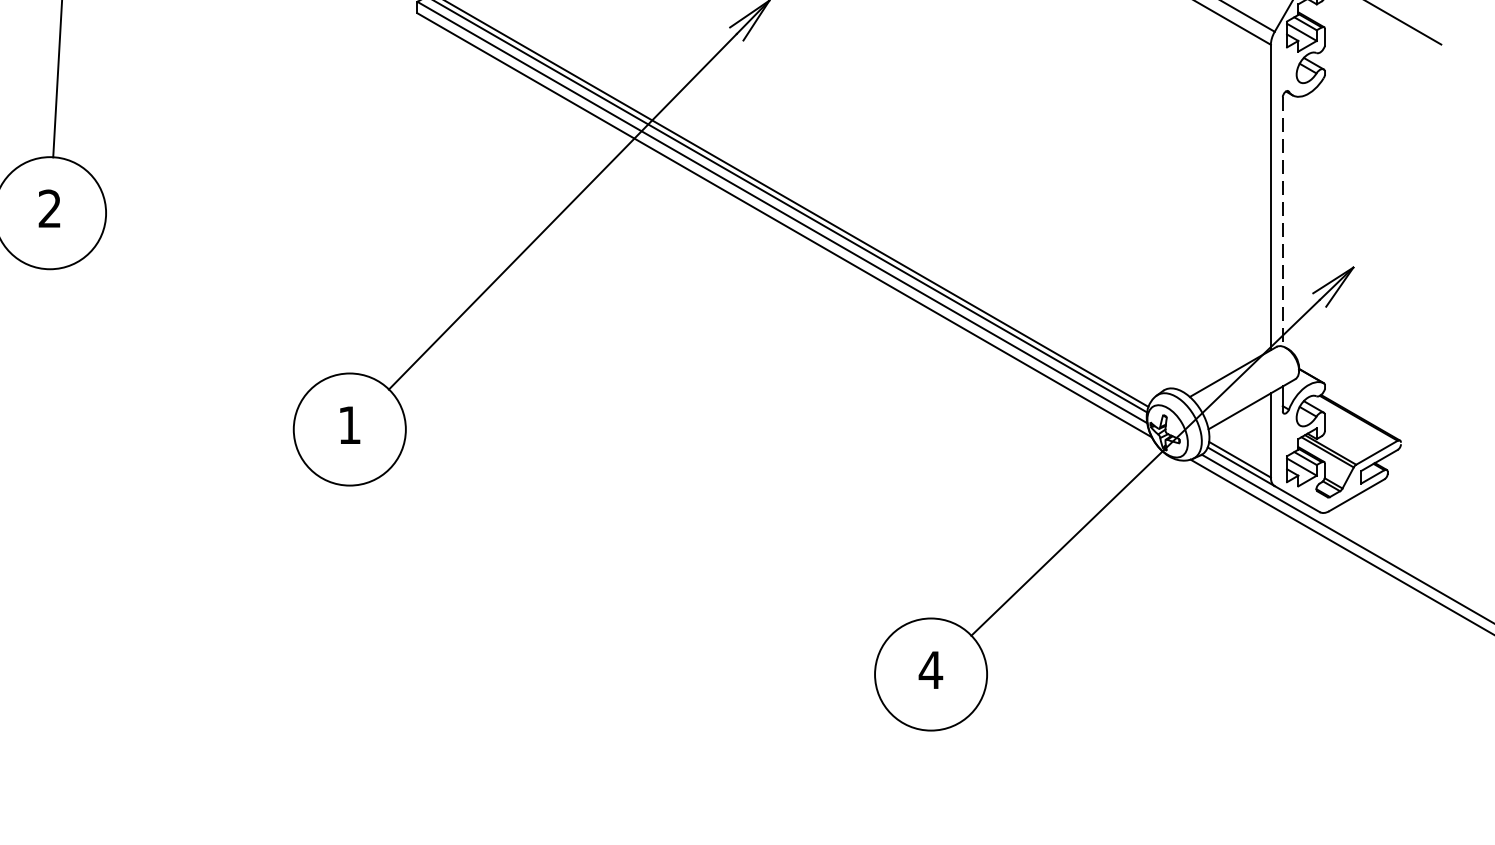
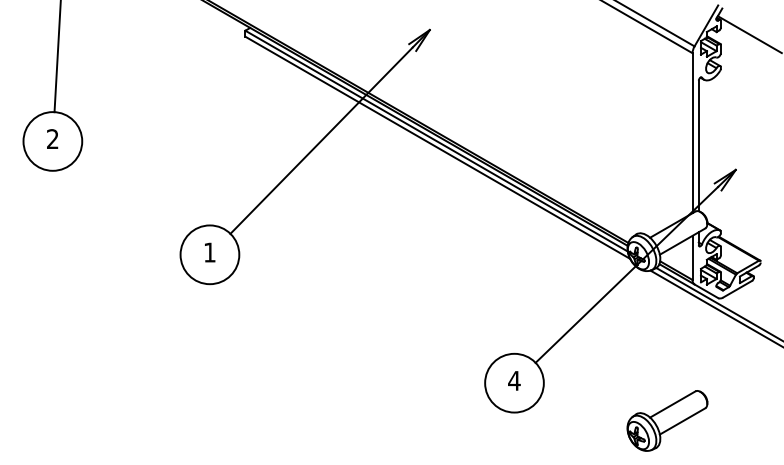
line: (1282, 222) -> (698, 146), dashed -> solid
part: (1223, 745) -> (667, 420), added

